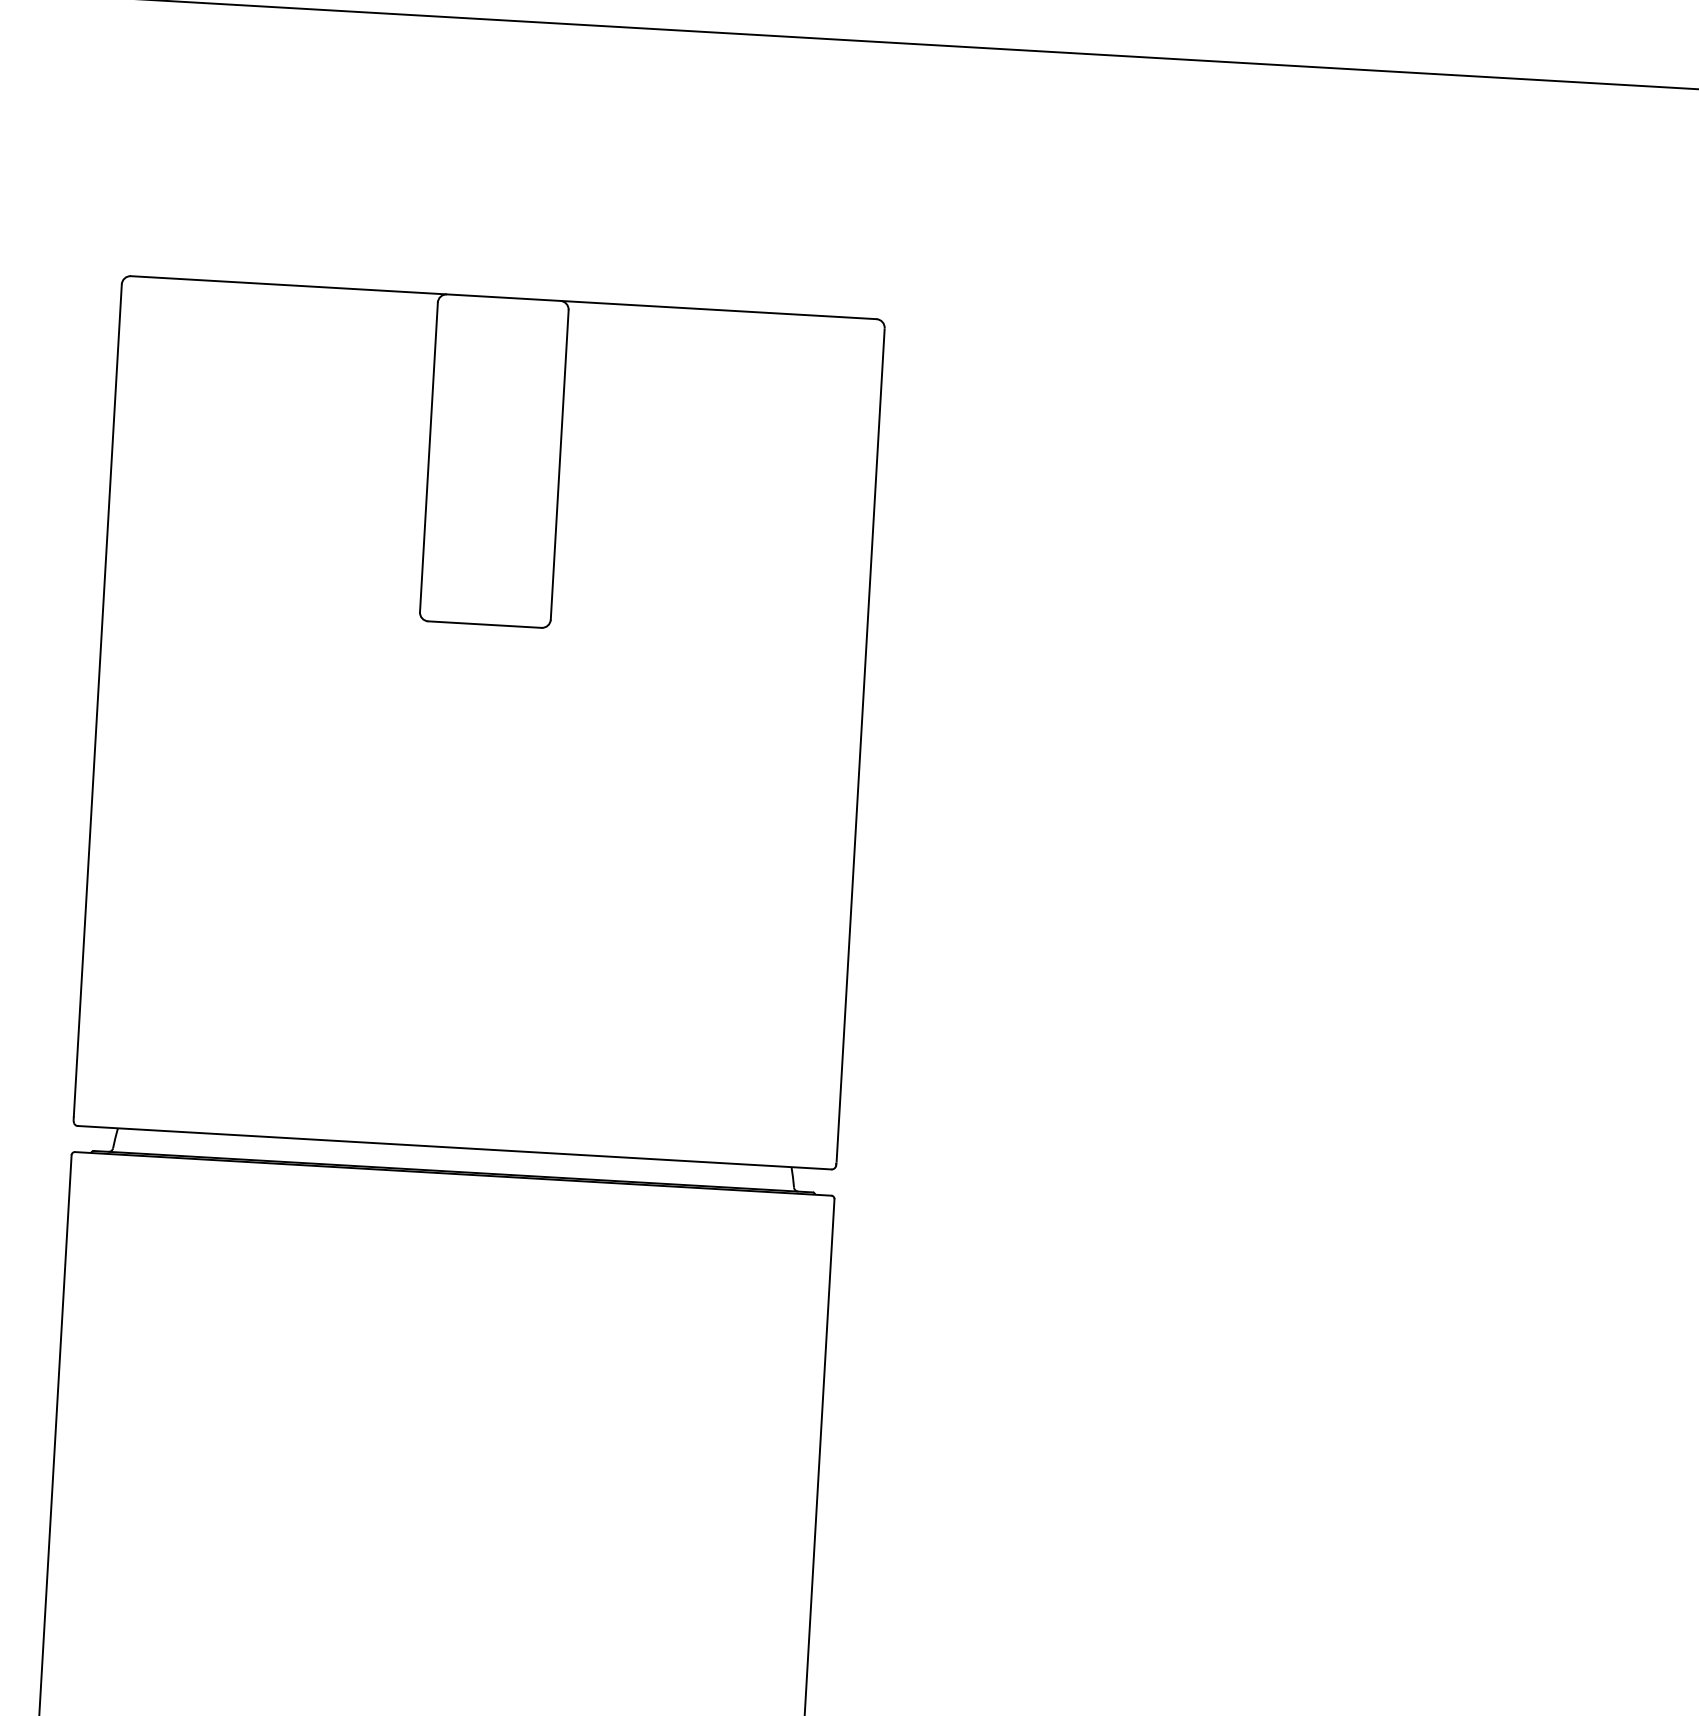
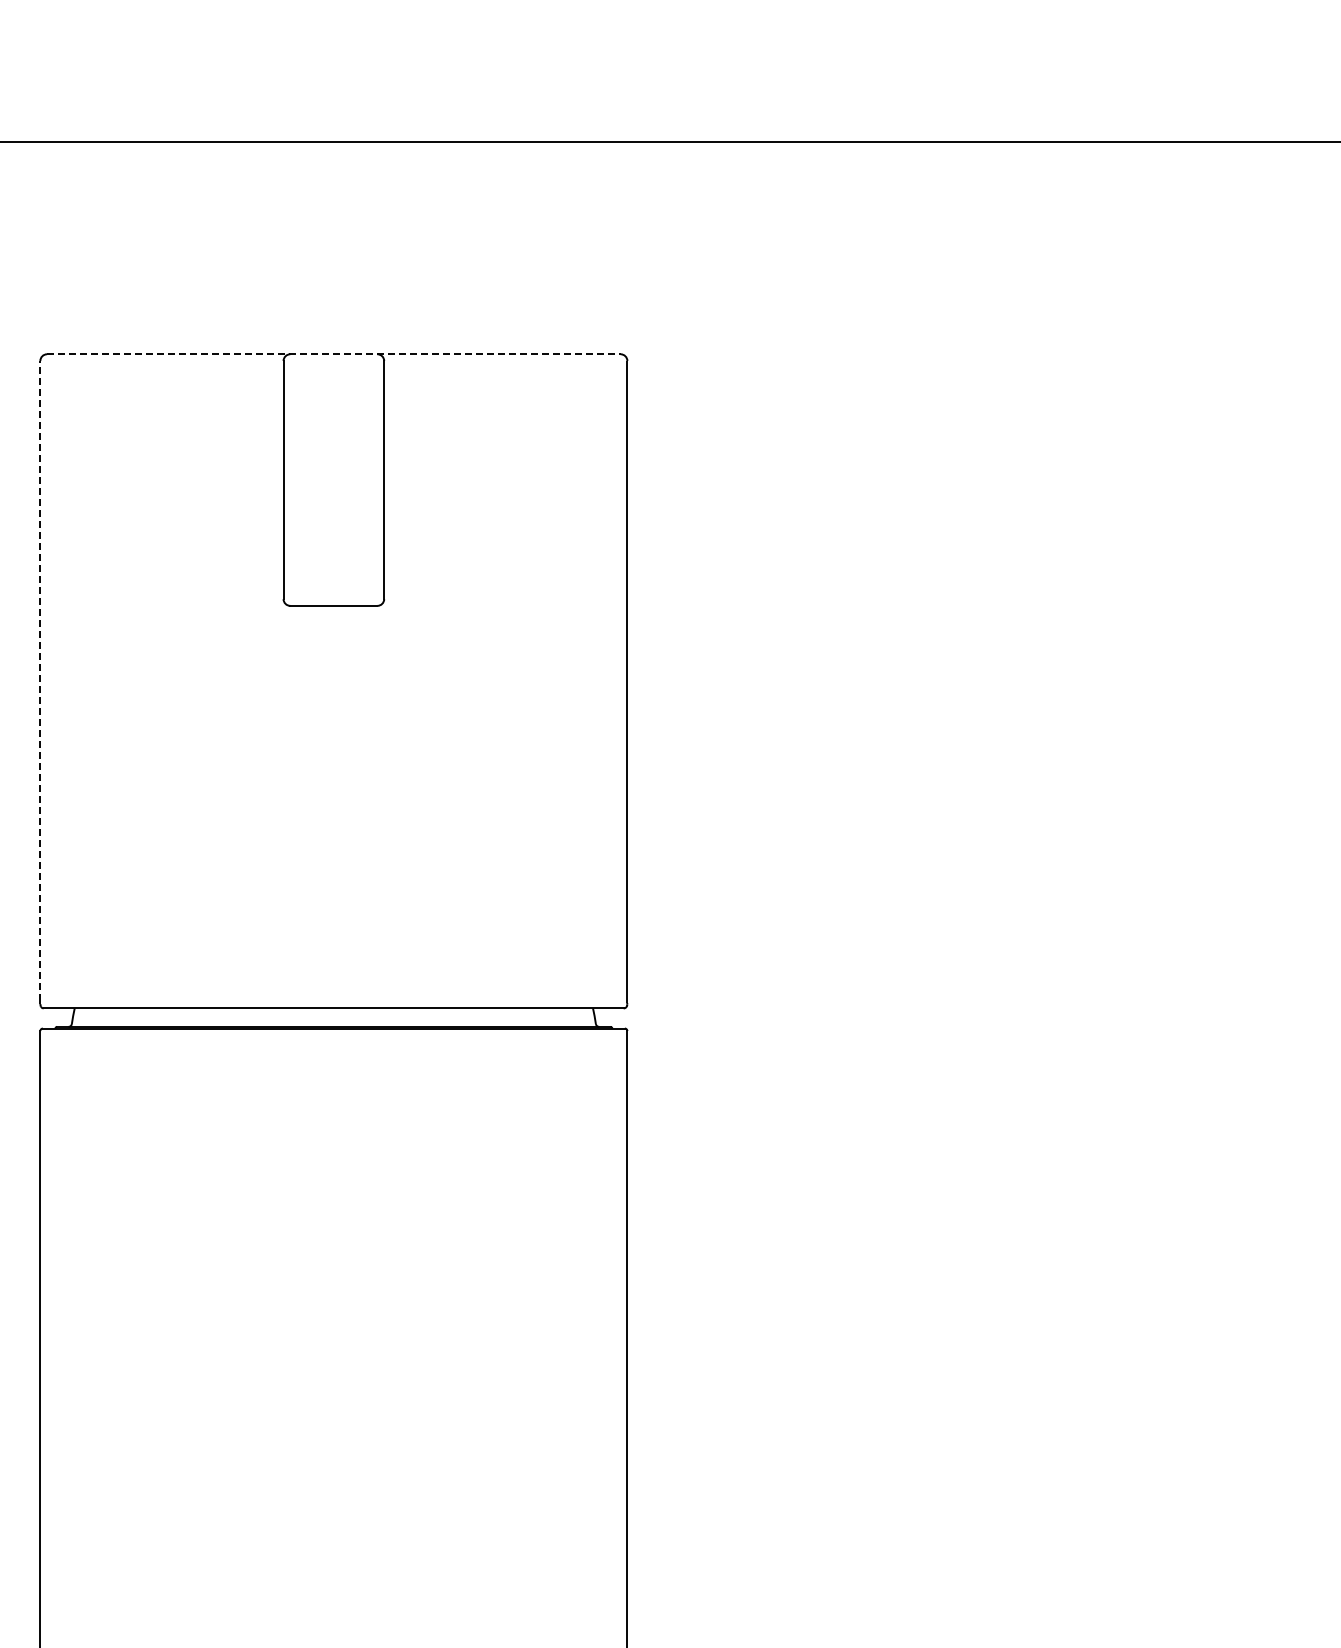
line: (503, 297) -> (333, 354), solid -> dashed
line: (98, 699) -> (40, 680), solid -> dashed

